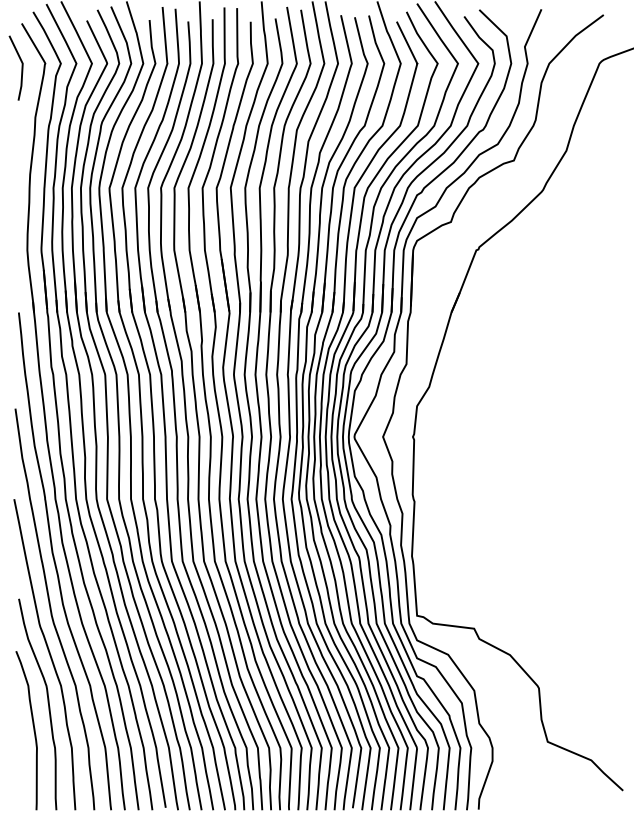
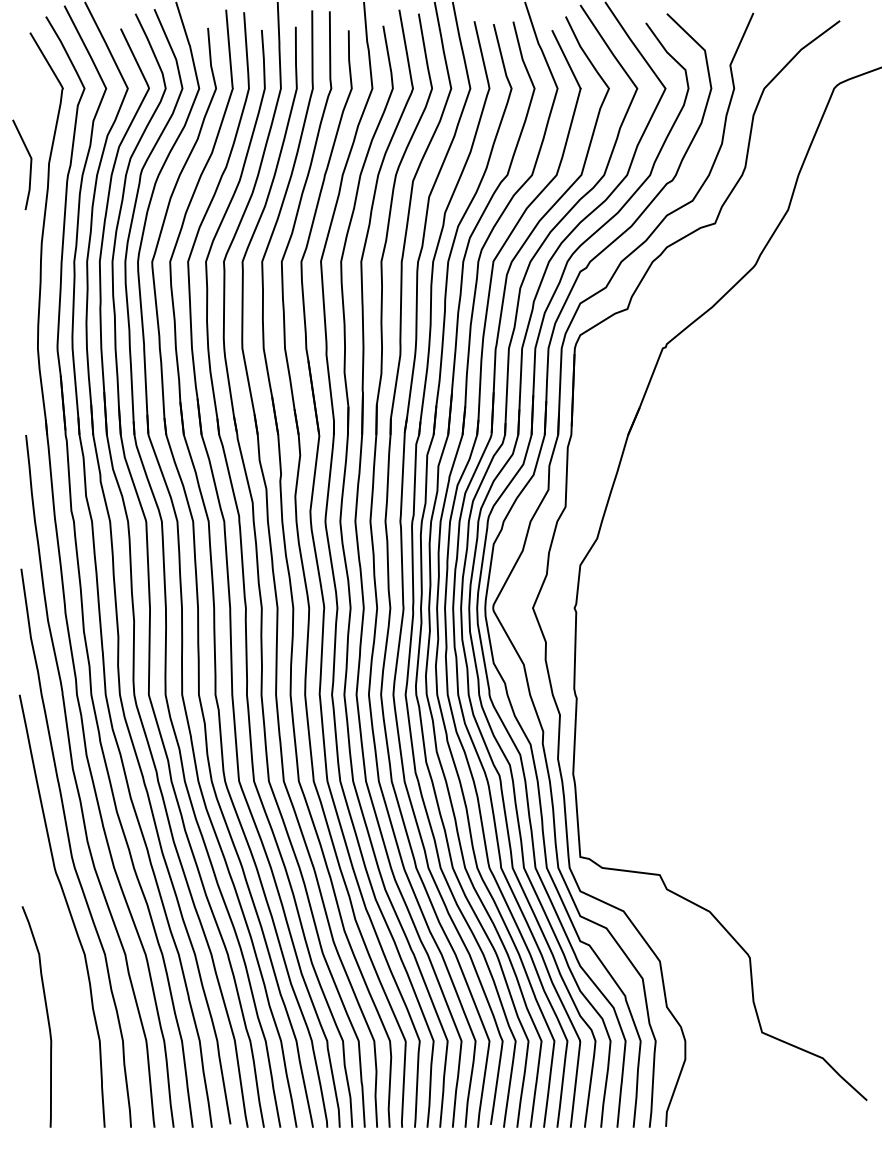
line: (22, 67) -> (30, 164), moved
curve: (47, 703) -> (66, 979), removed

